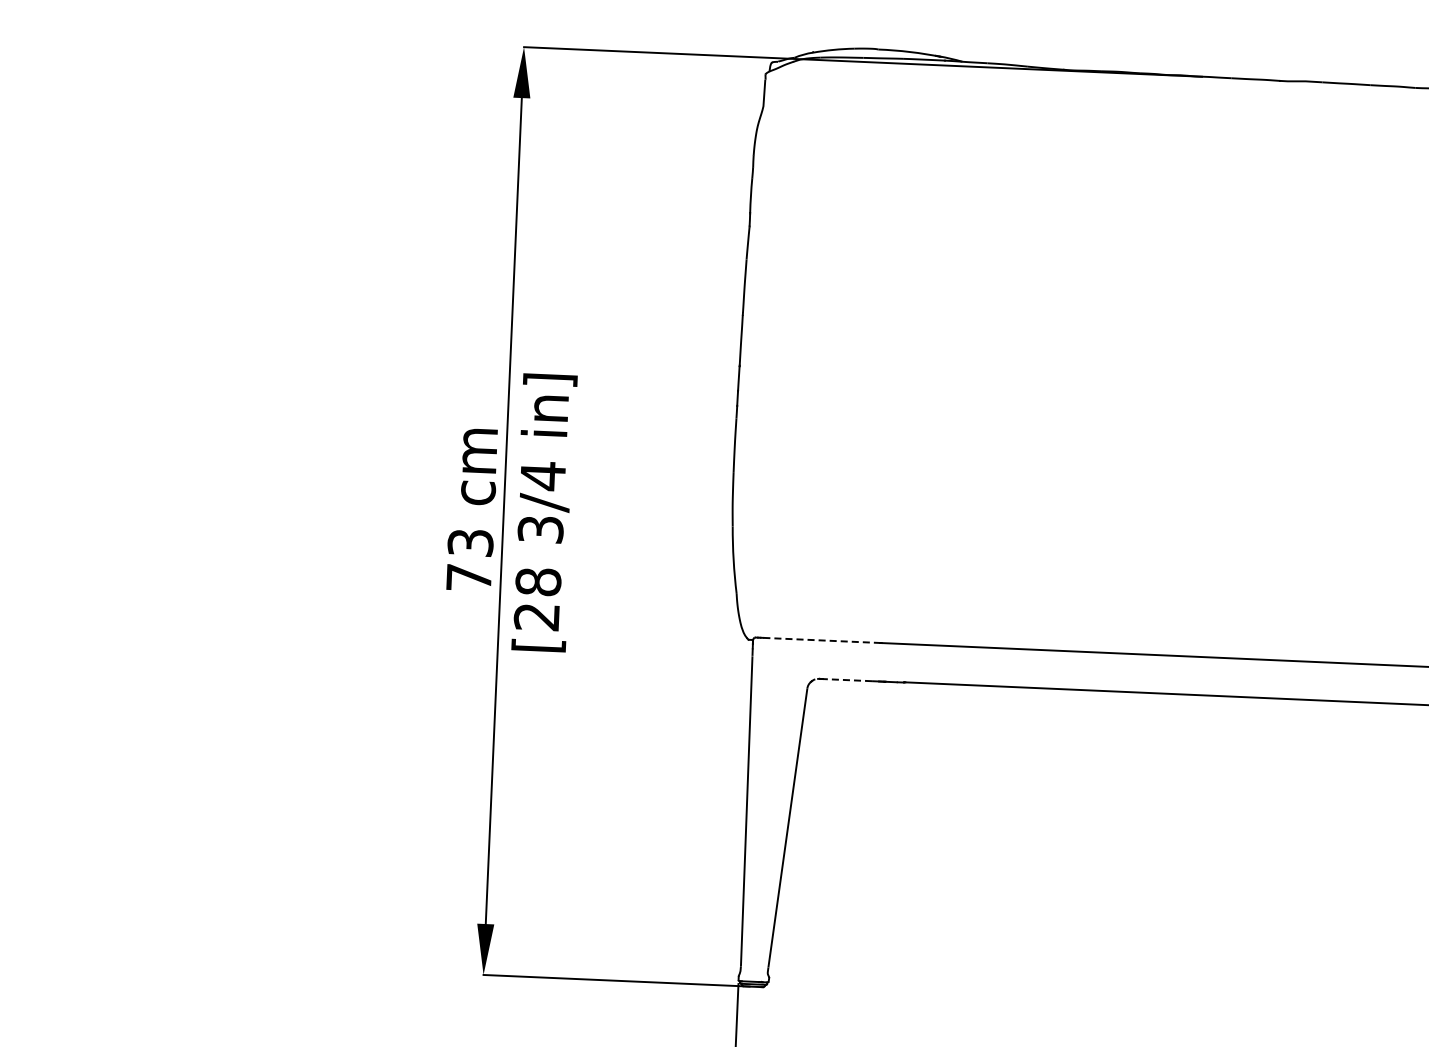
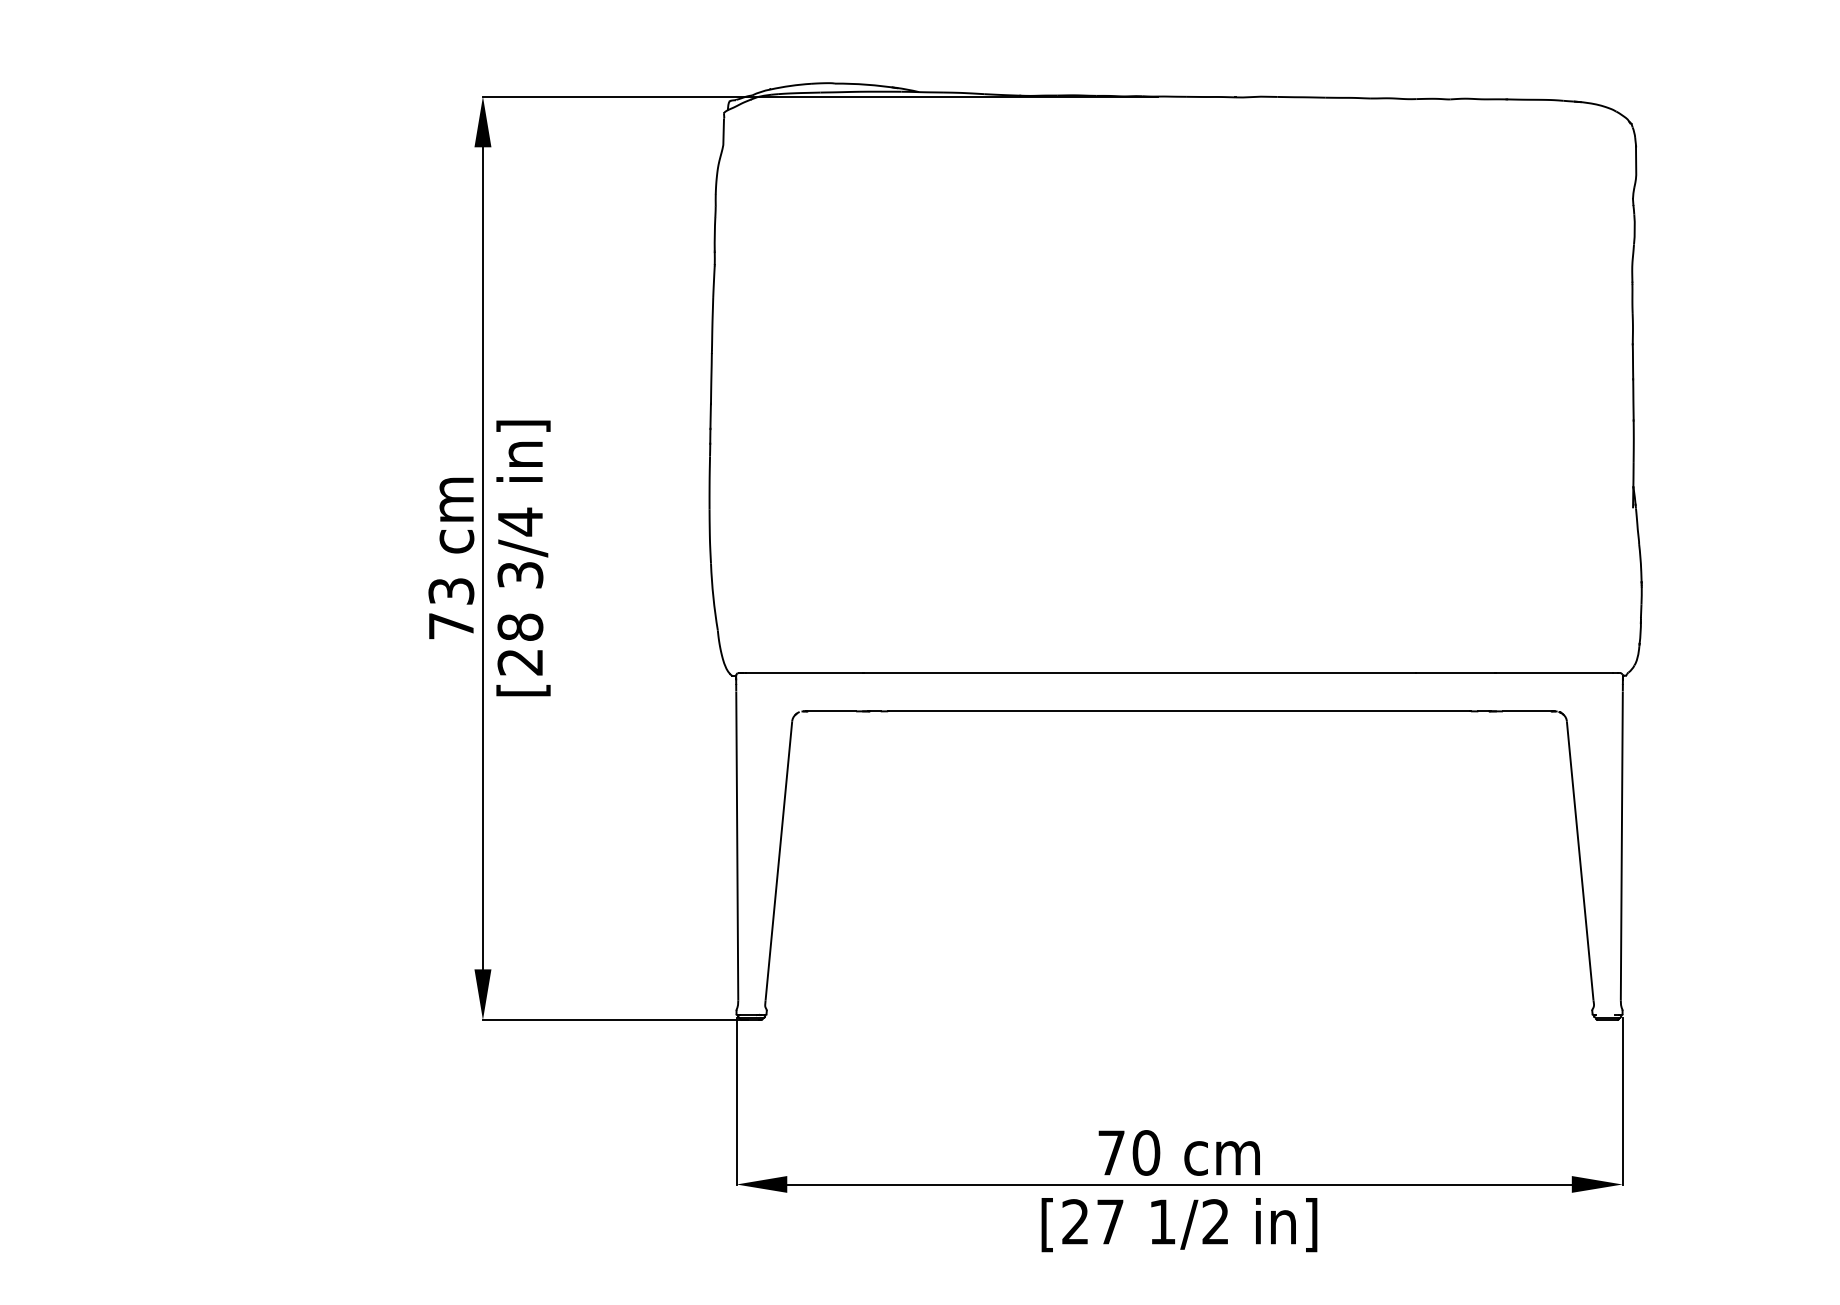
line: (822, 640) -> (805, 673), dashed -> solid
line: (846, 680) -> (830, 711), dashed -> solid

